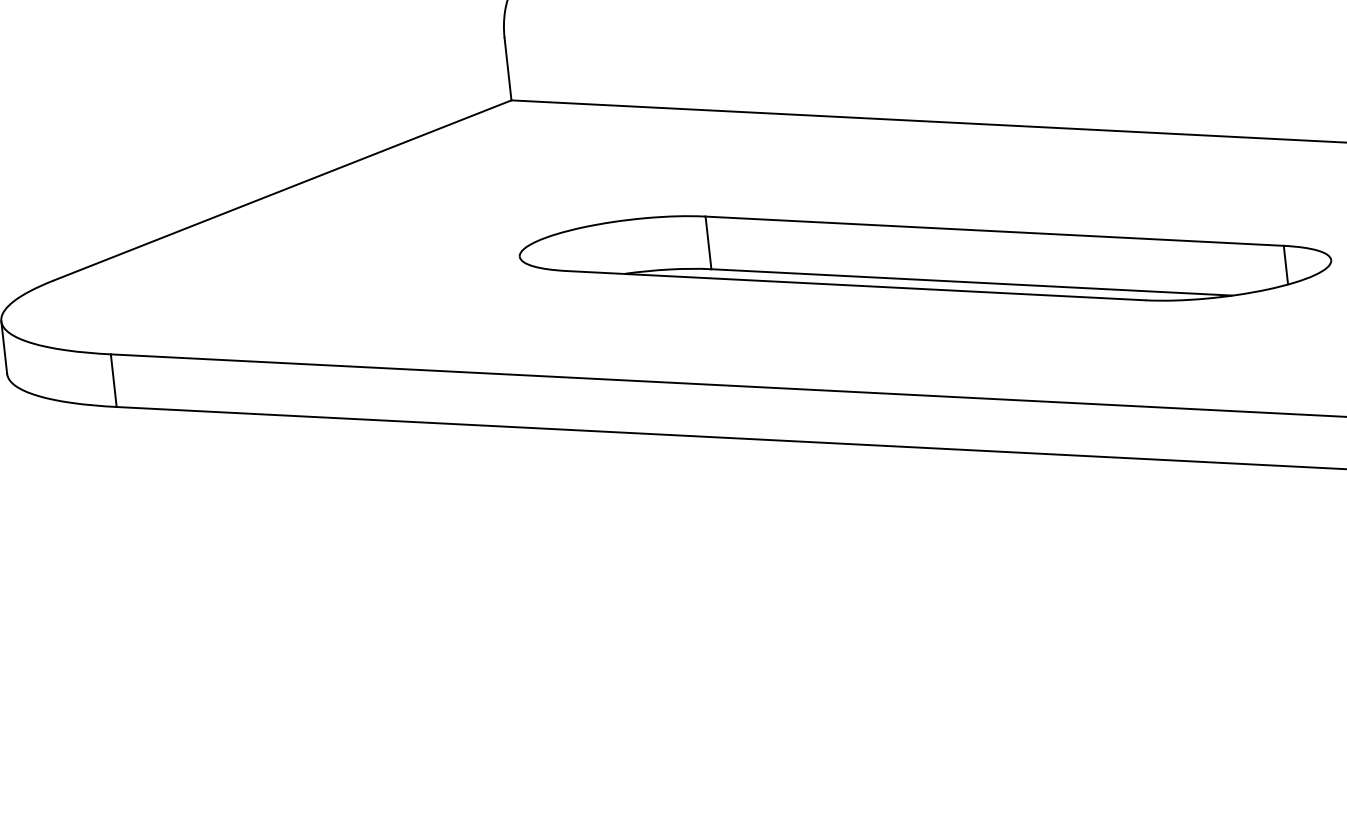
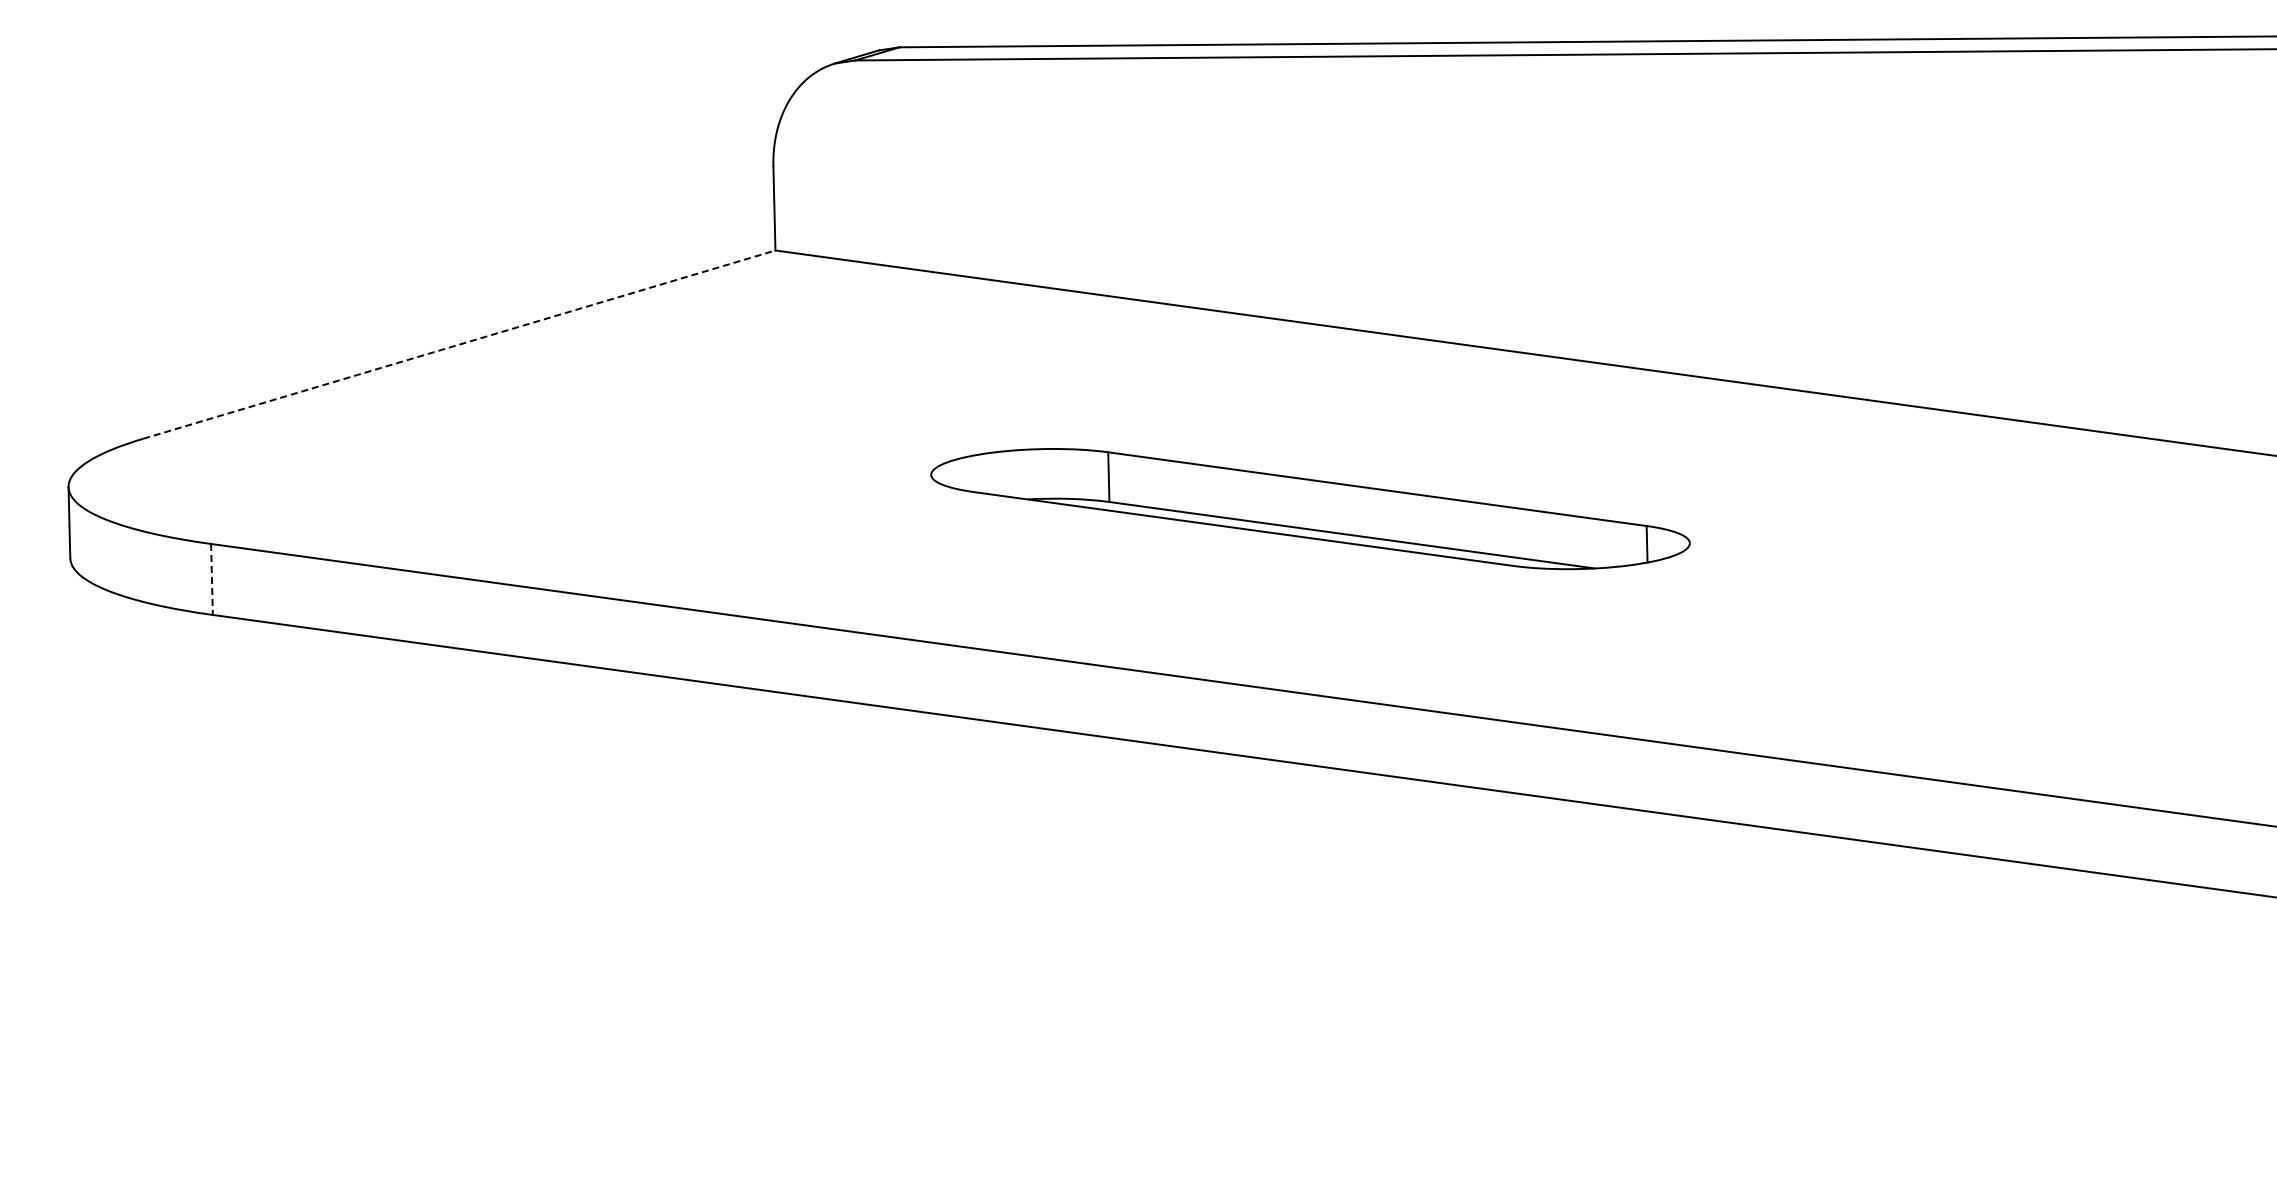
line: (282, 190) -> (459, 344), solid -> dashed
part: (925, 257) -> (1310, 508), size x0.7
line: (113, 380) -> (211, 579), solid -> dashed

